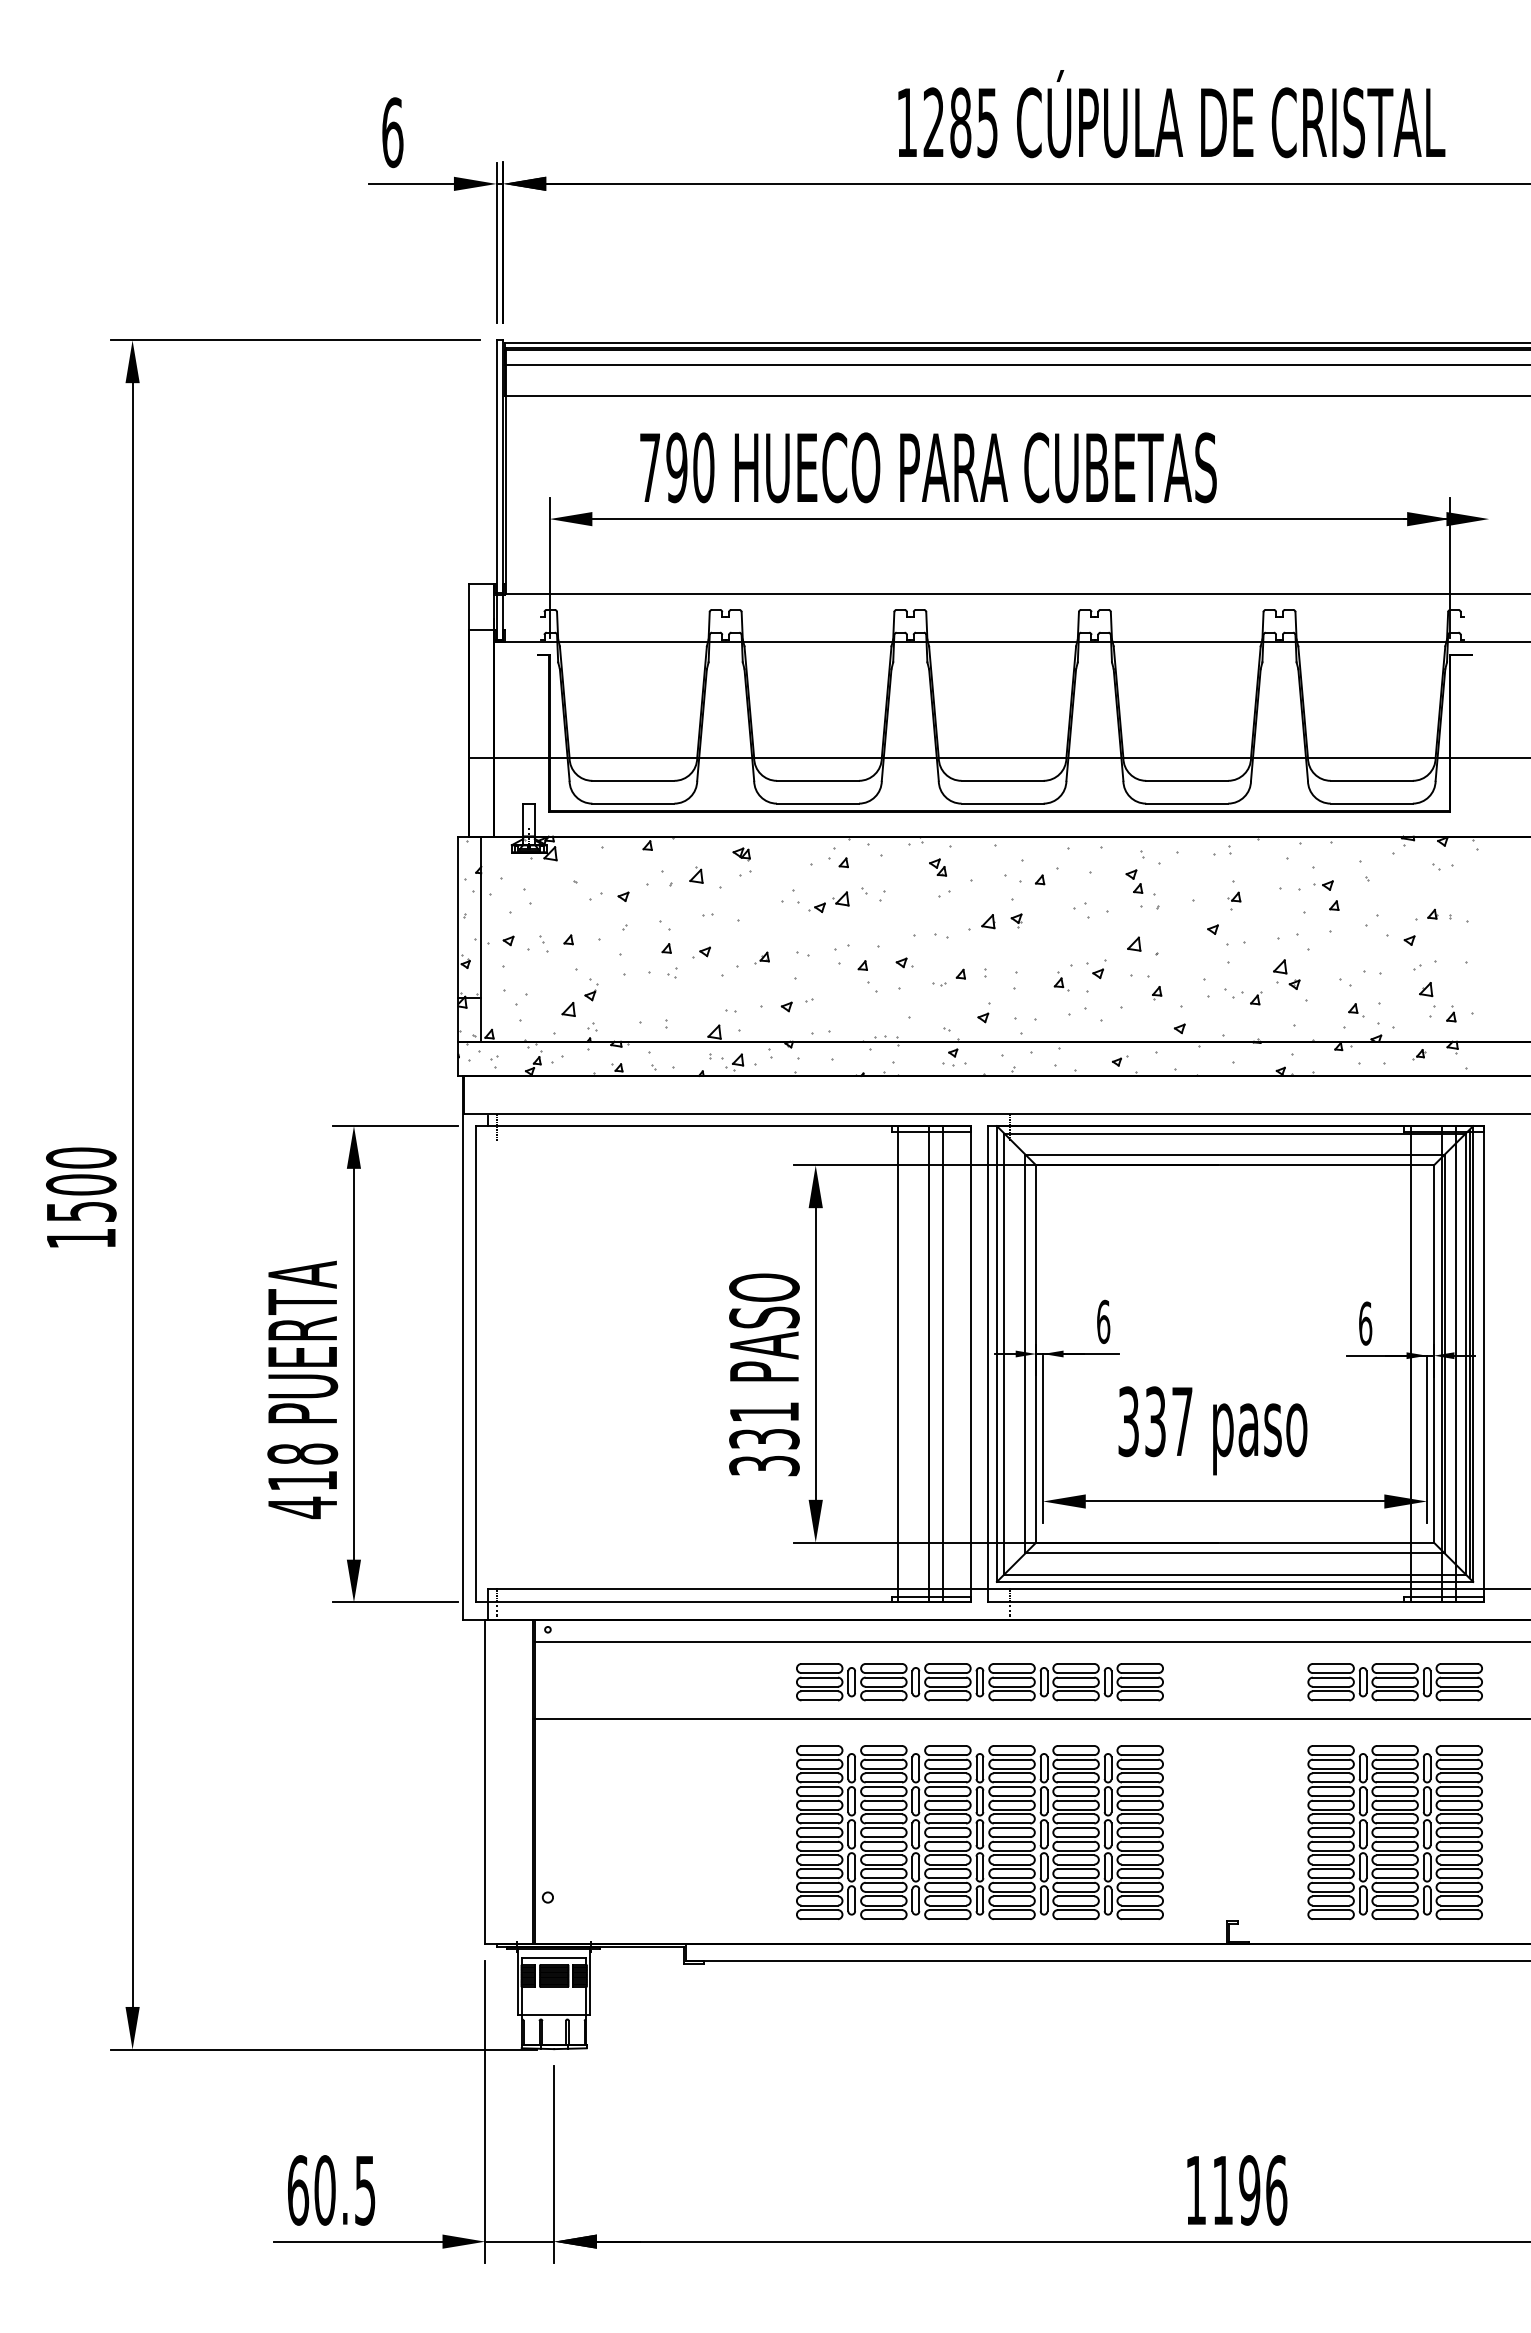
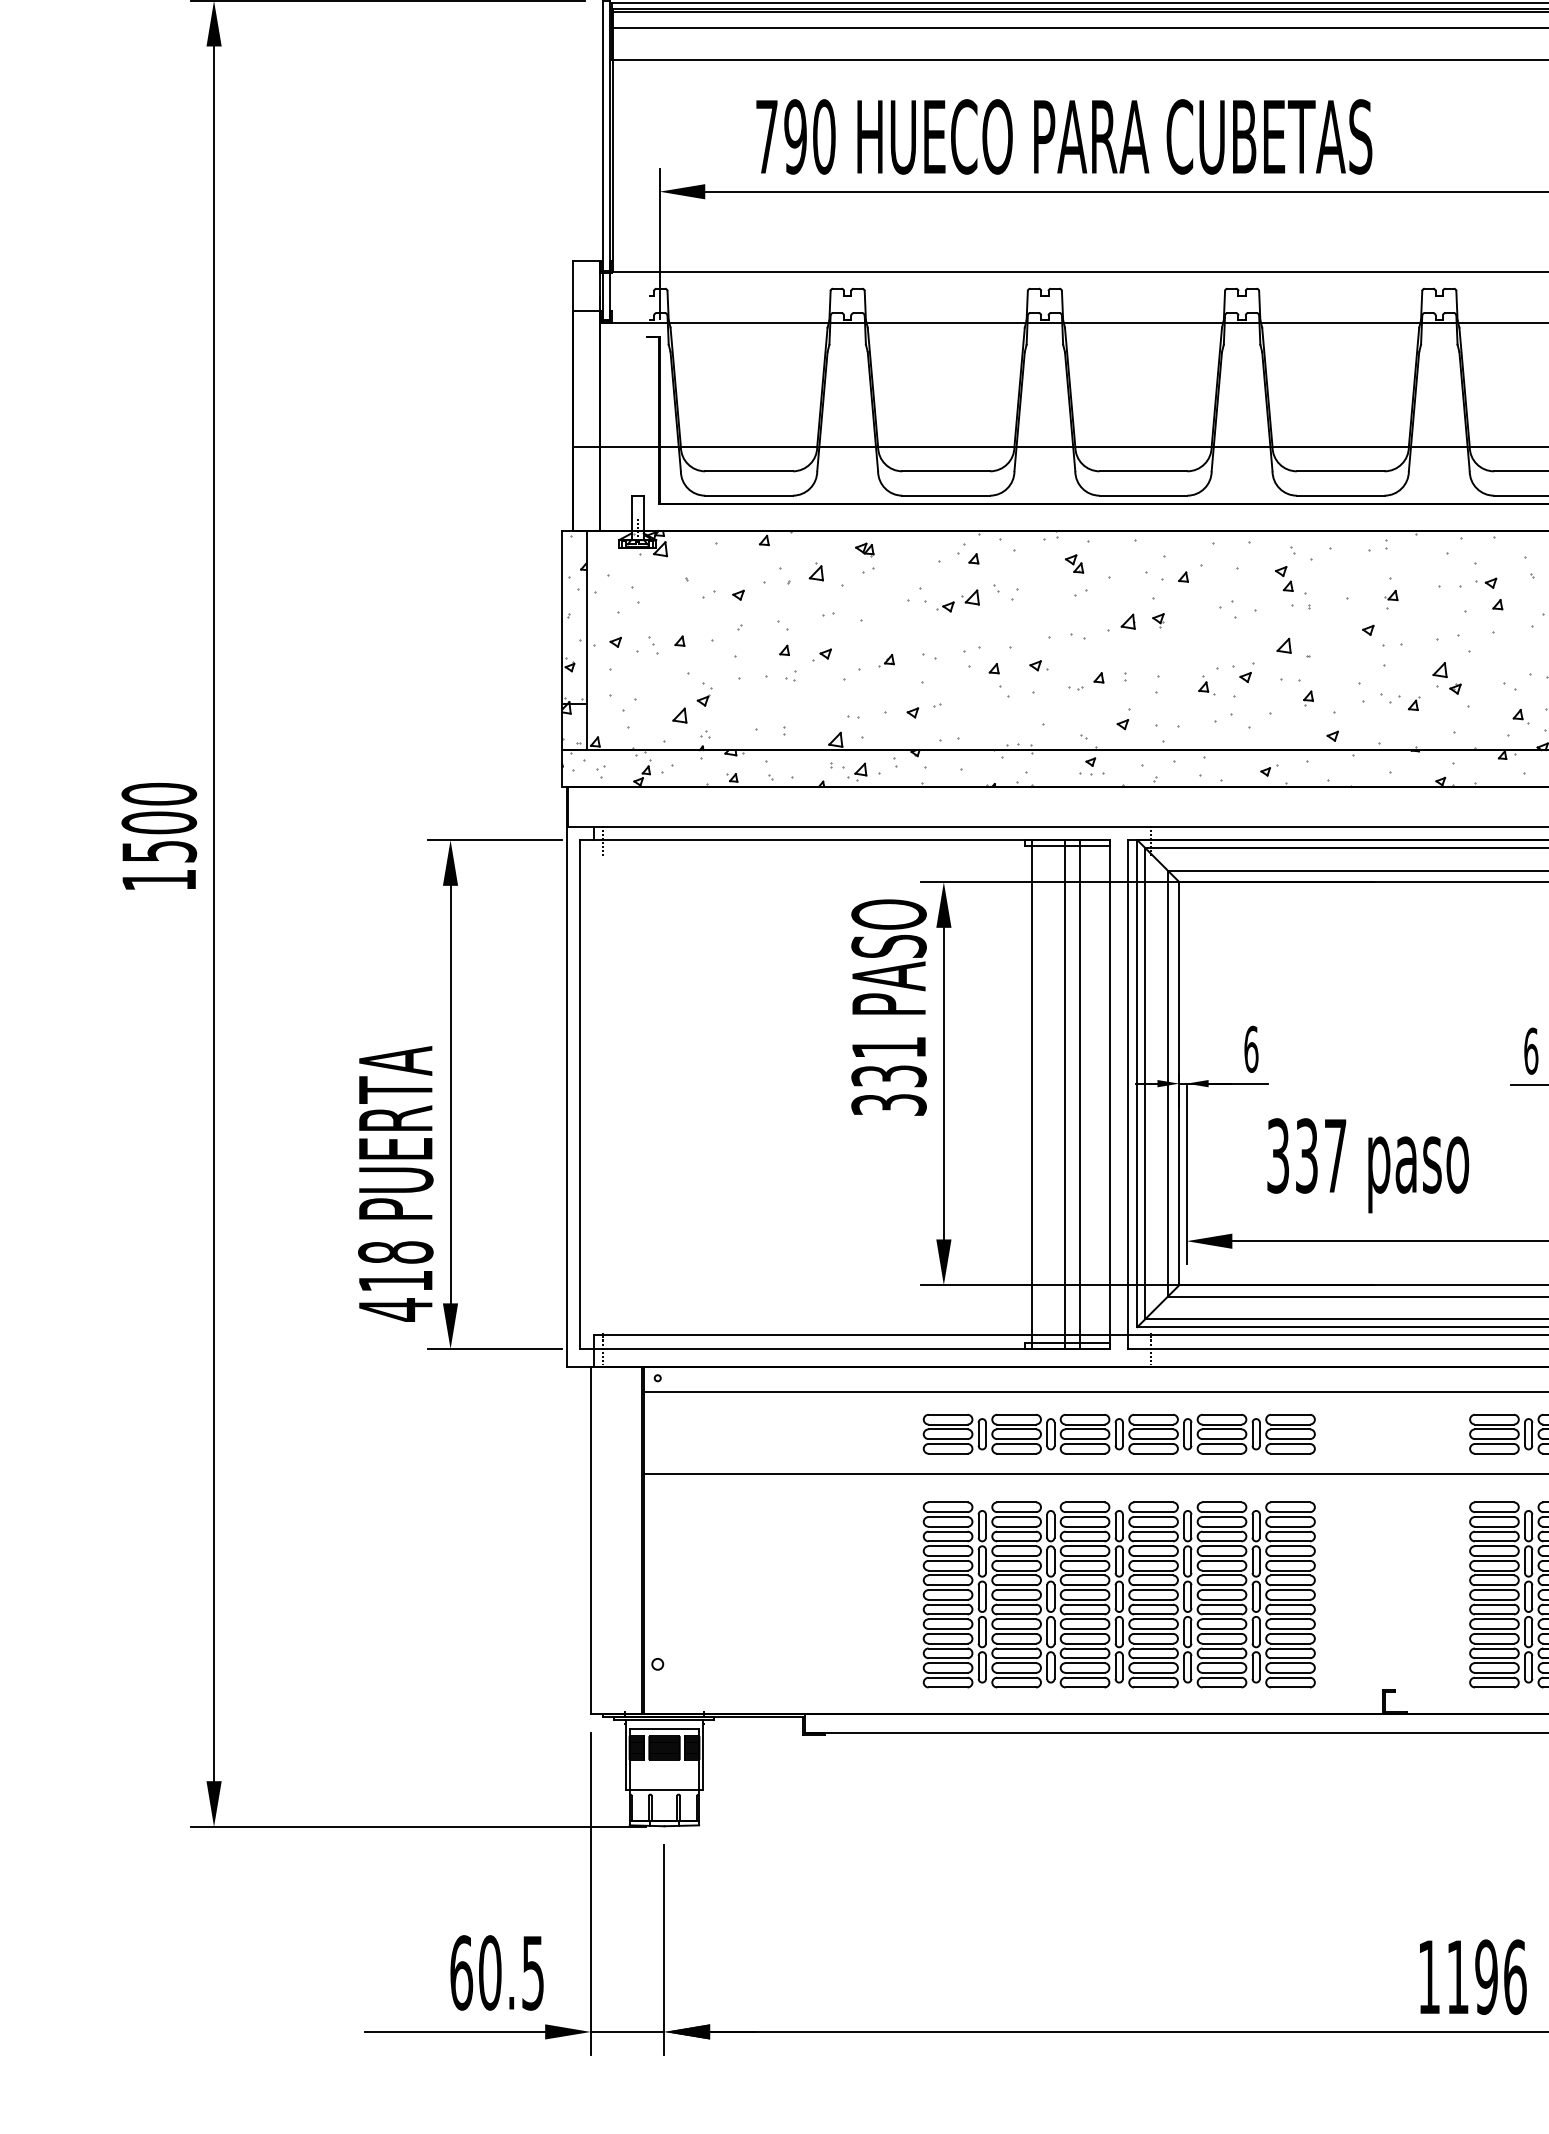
text: (81, 1197) -> (159, 836), moved
text: (764, 1374) -> (889, 1007), moved
text: (302, 1389) -> (395, 1183), moved
text: (331, 2190) -> (497, 1973), moved
text: (1237, 2190) -> (1473, 1977), moved

